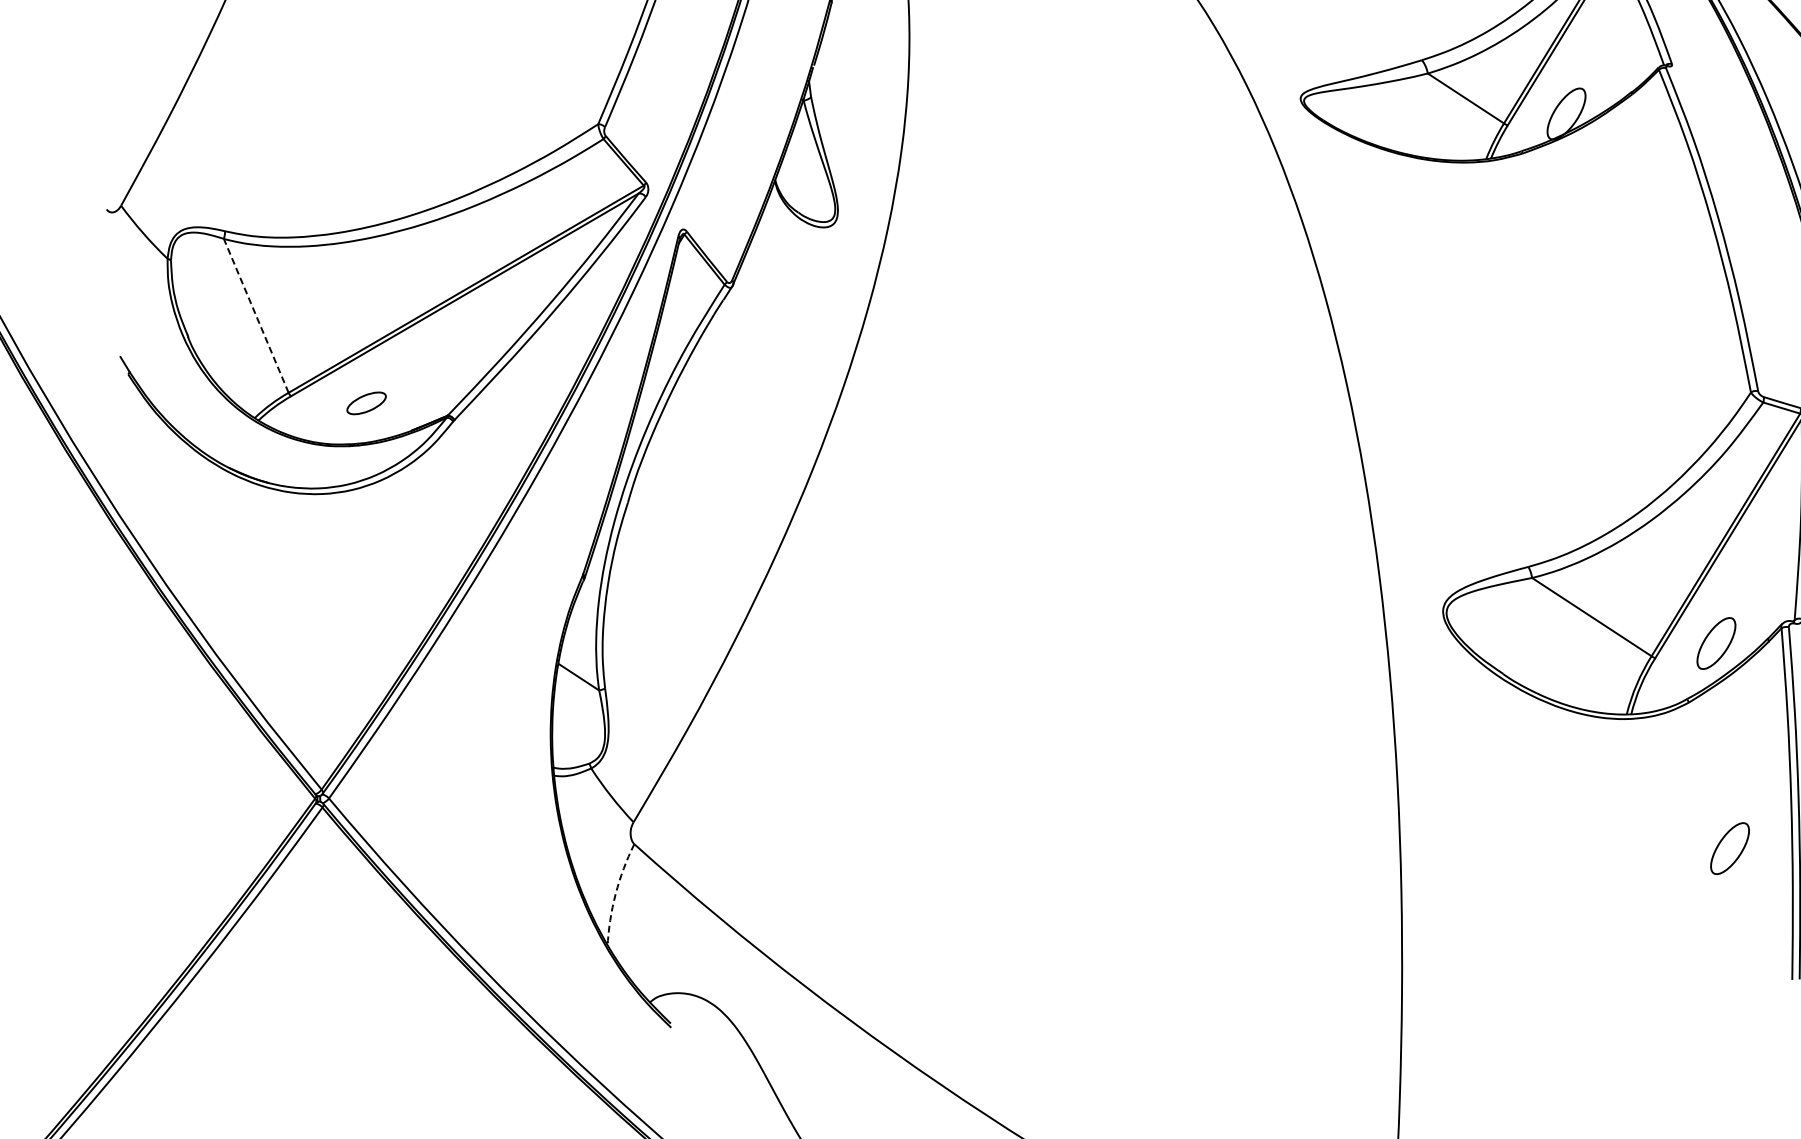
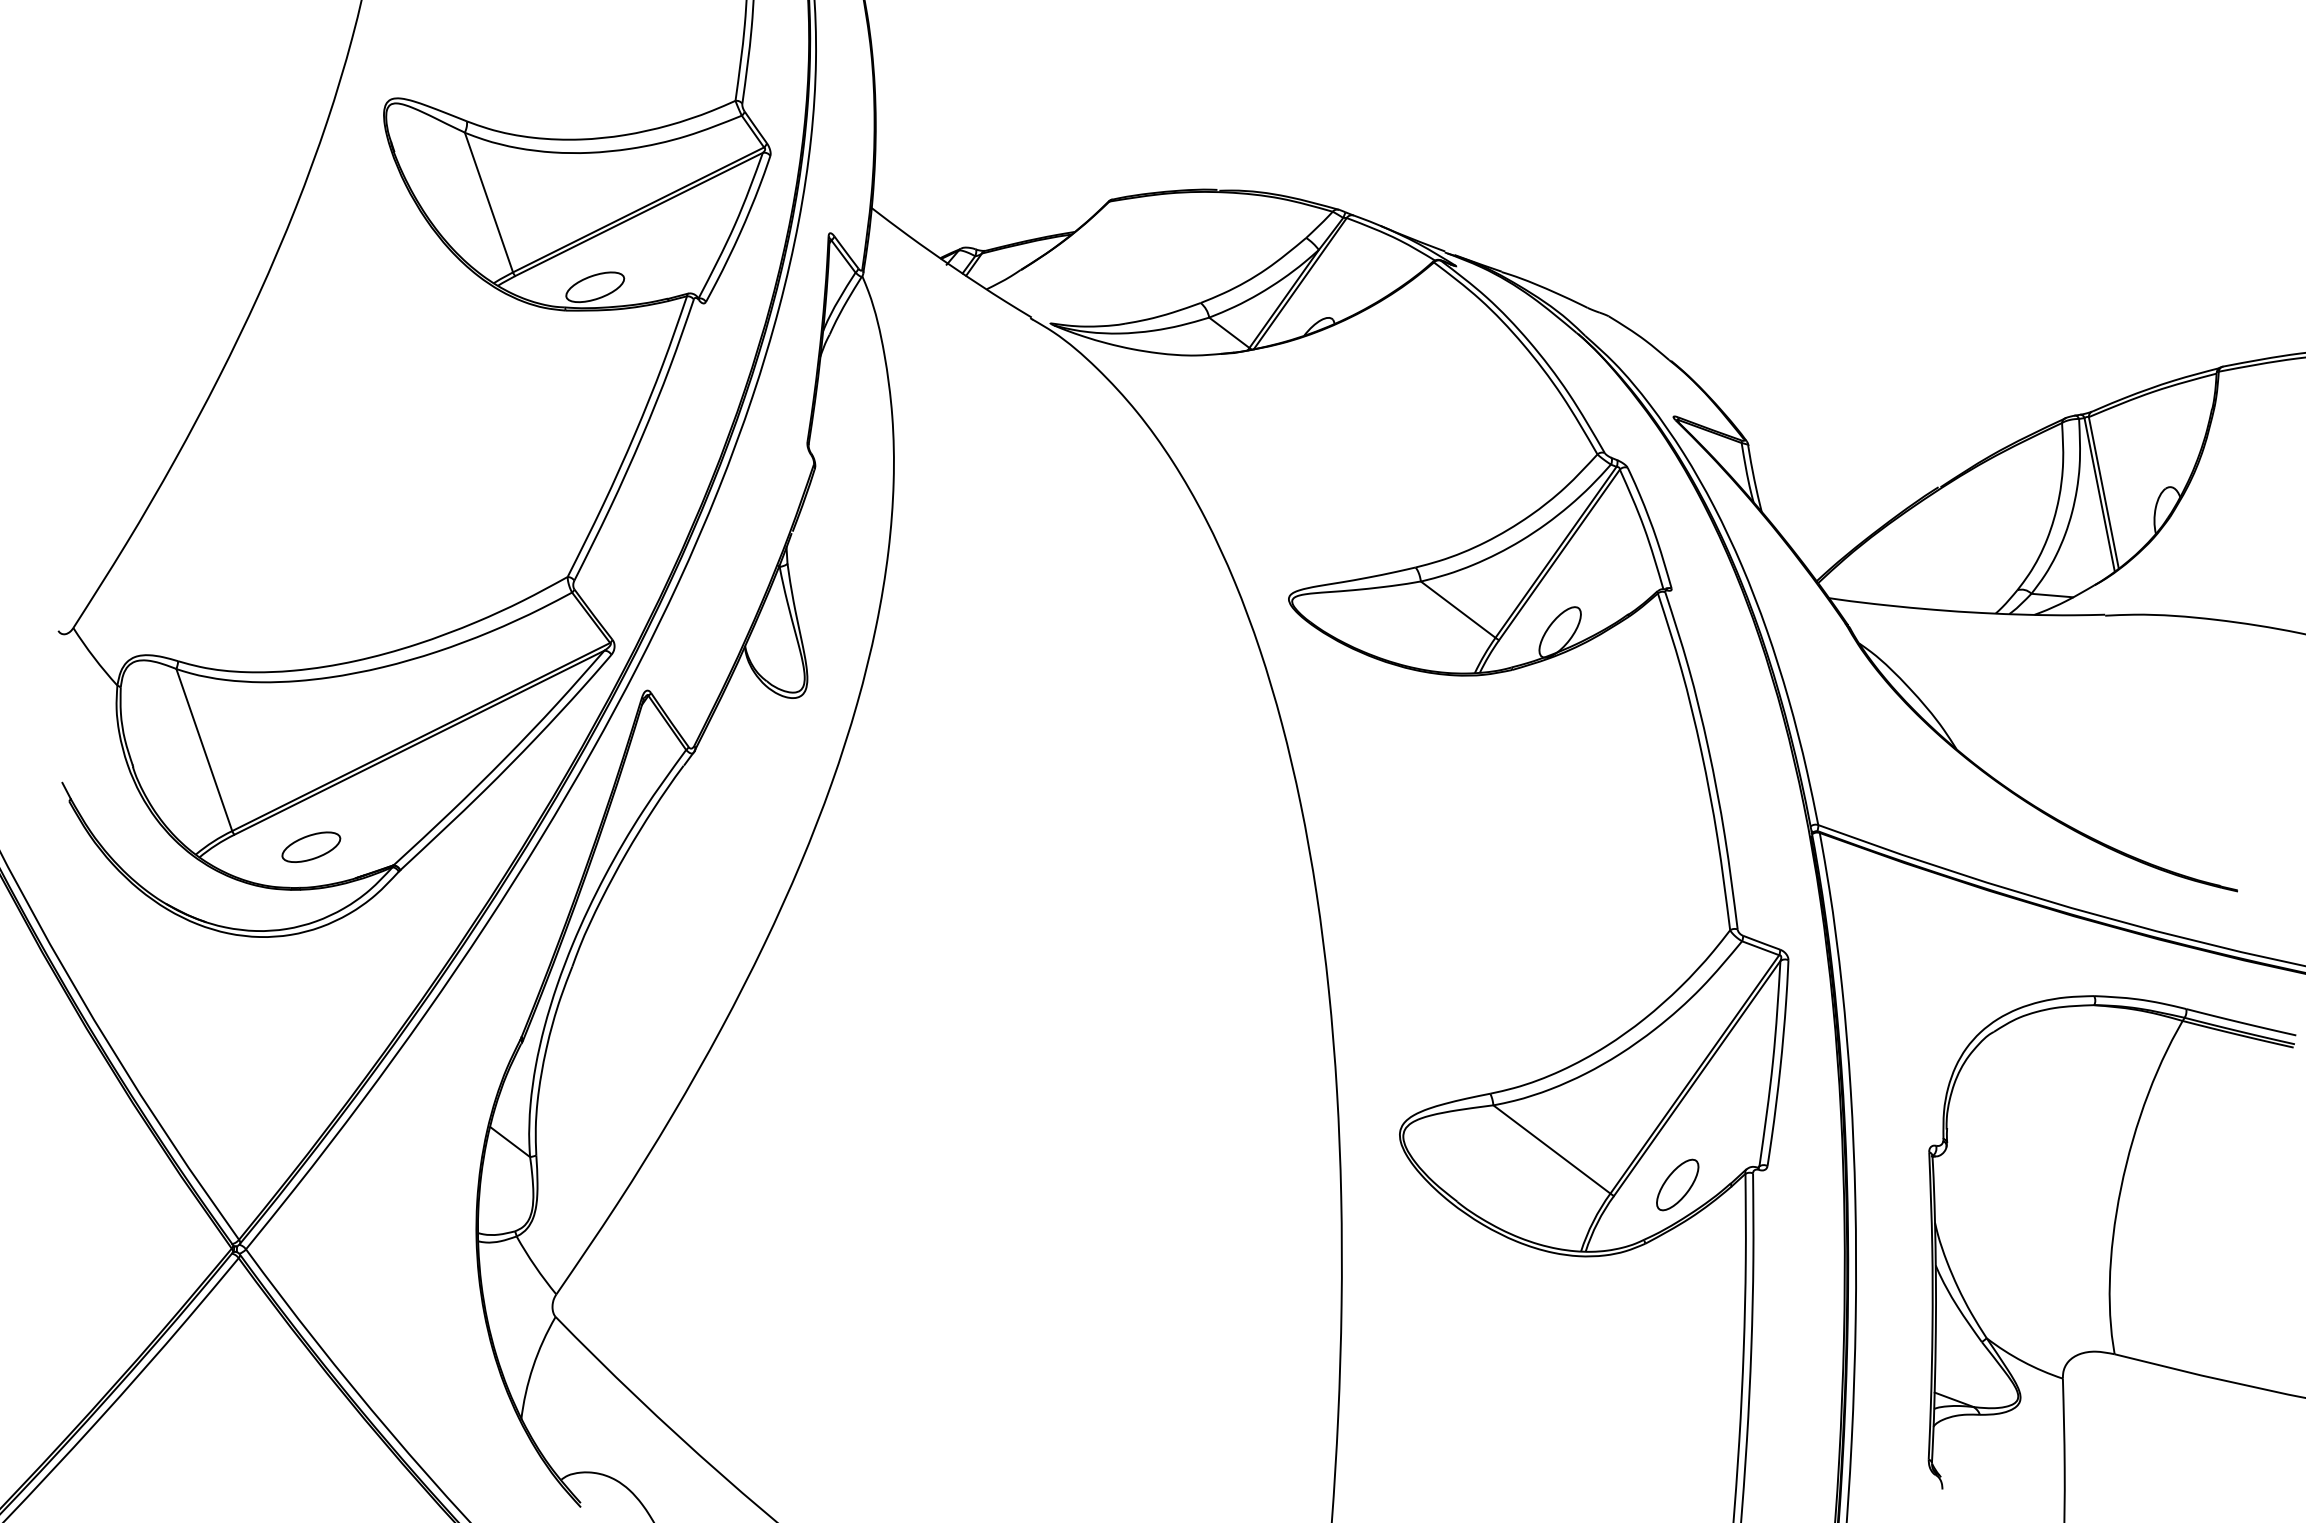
line: (256, 316) -> (204, 750), dashed -> solid
part: (366, 402) -> (311, 846), size x1.43
part: (1729, 848) -> (1677, 1395), removed
arc: (616, 893) -> (533, 1366), dashed -> solid

